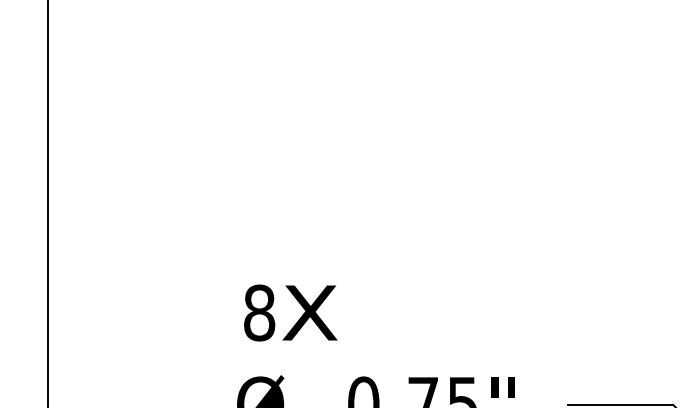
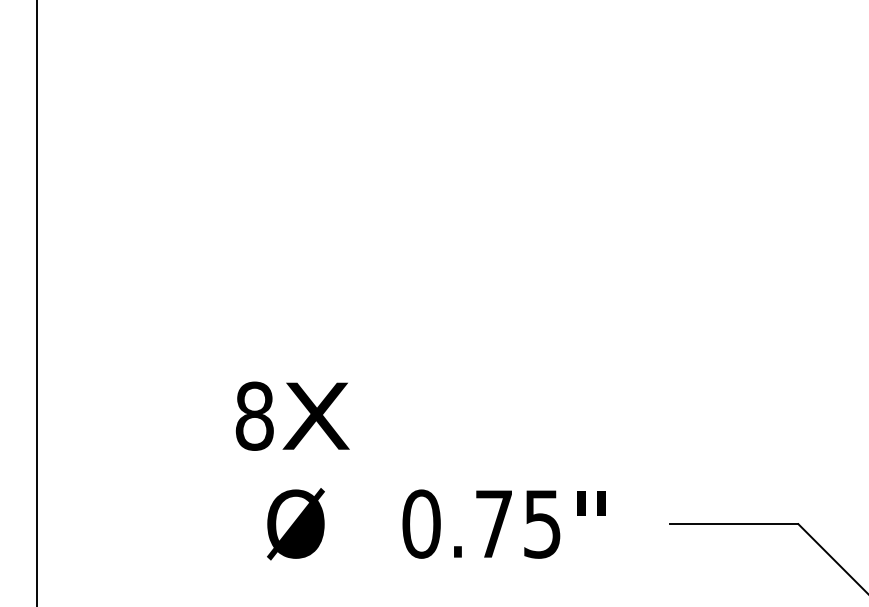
text: (290, 312) -> (292, 415), moved

